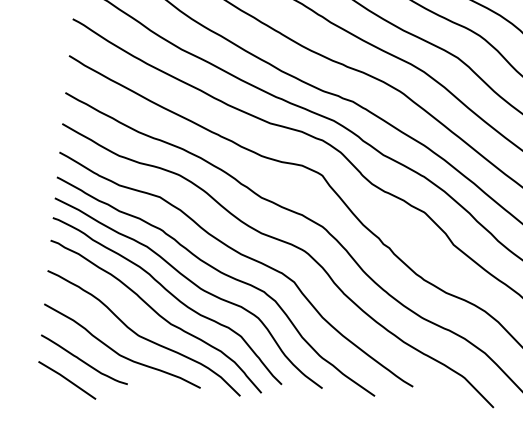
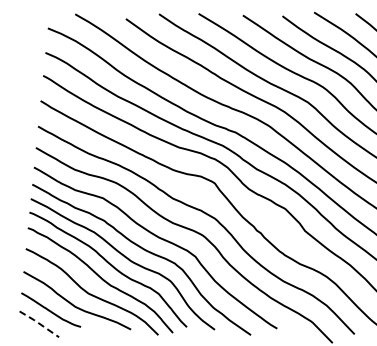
line: (67, 379) -> (39, 323), solid -> dashed

